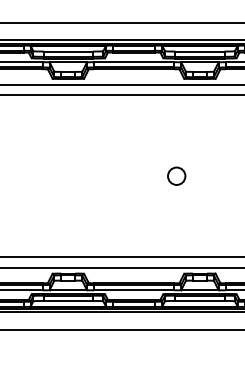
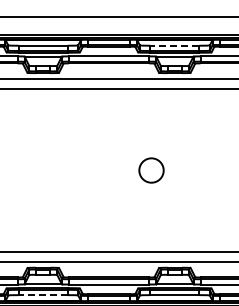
line: (199, 51) -> (174, 45), solid -> dashed
circle: (176, 175) -> (151, 169), size x1.4
line: (68, 300) -> (43, 294), solid -> dashed

